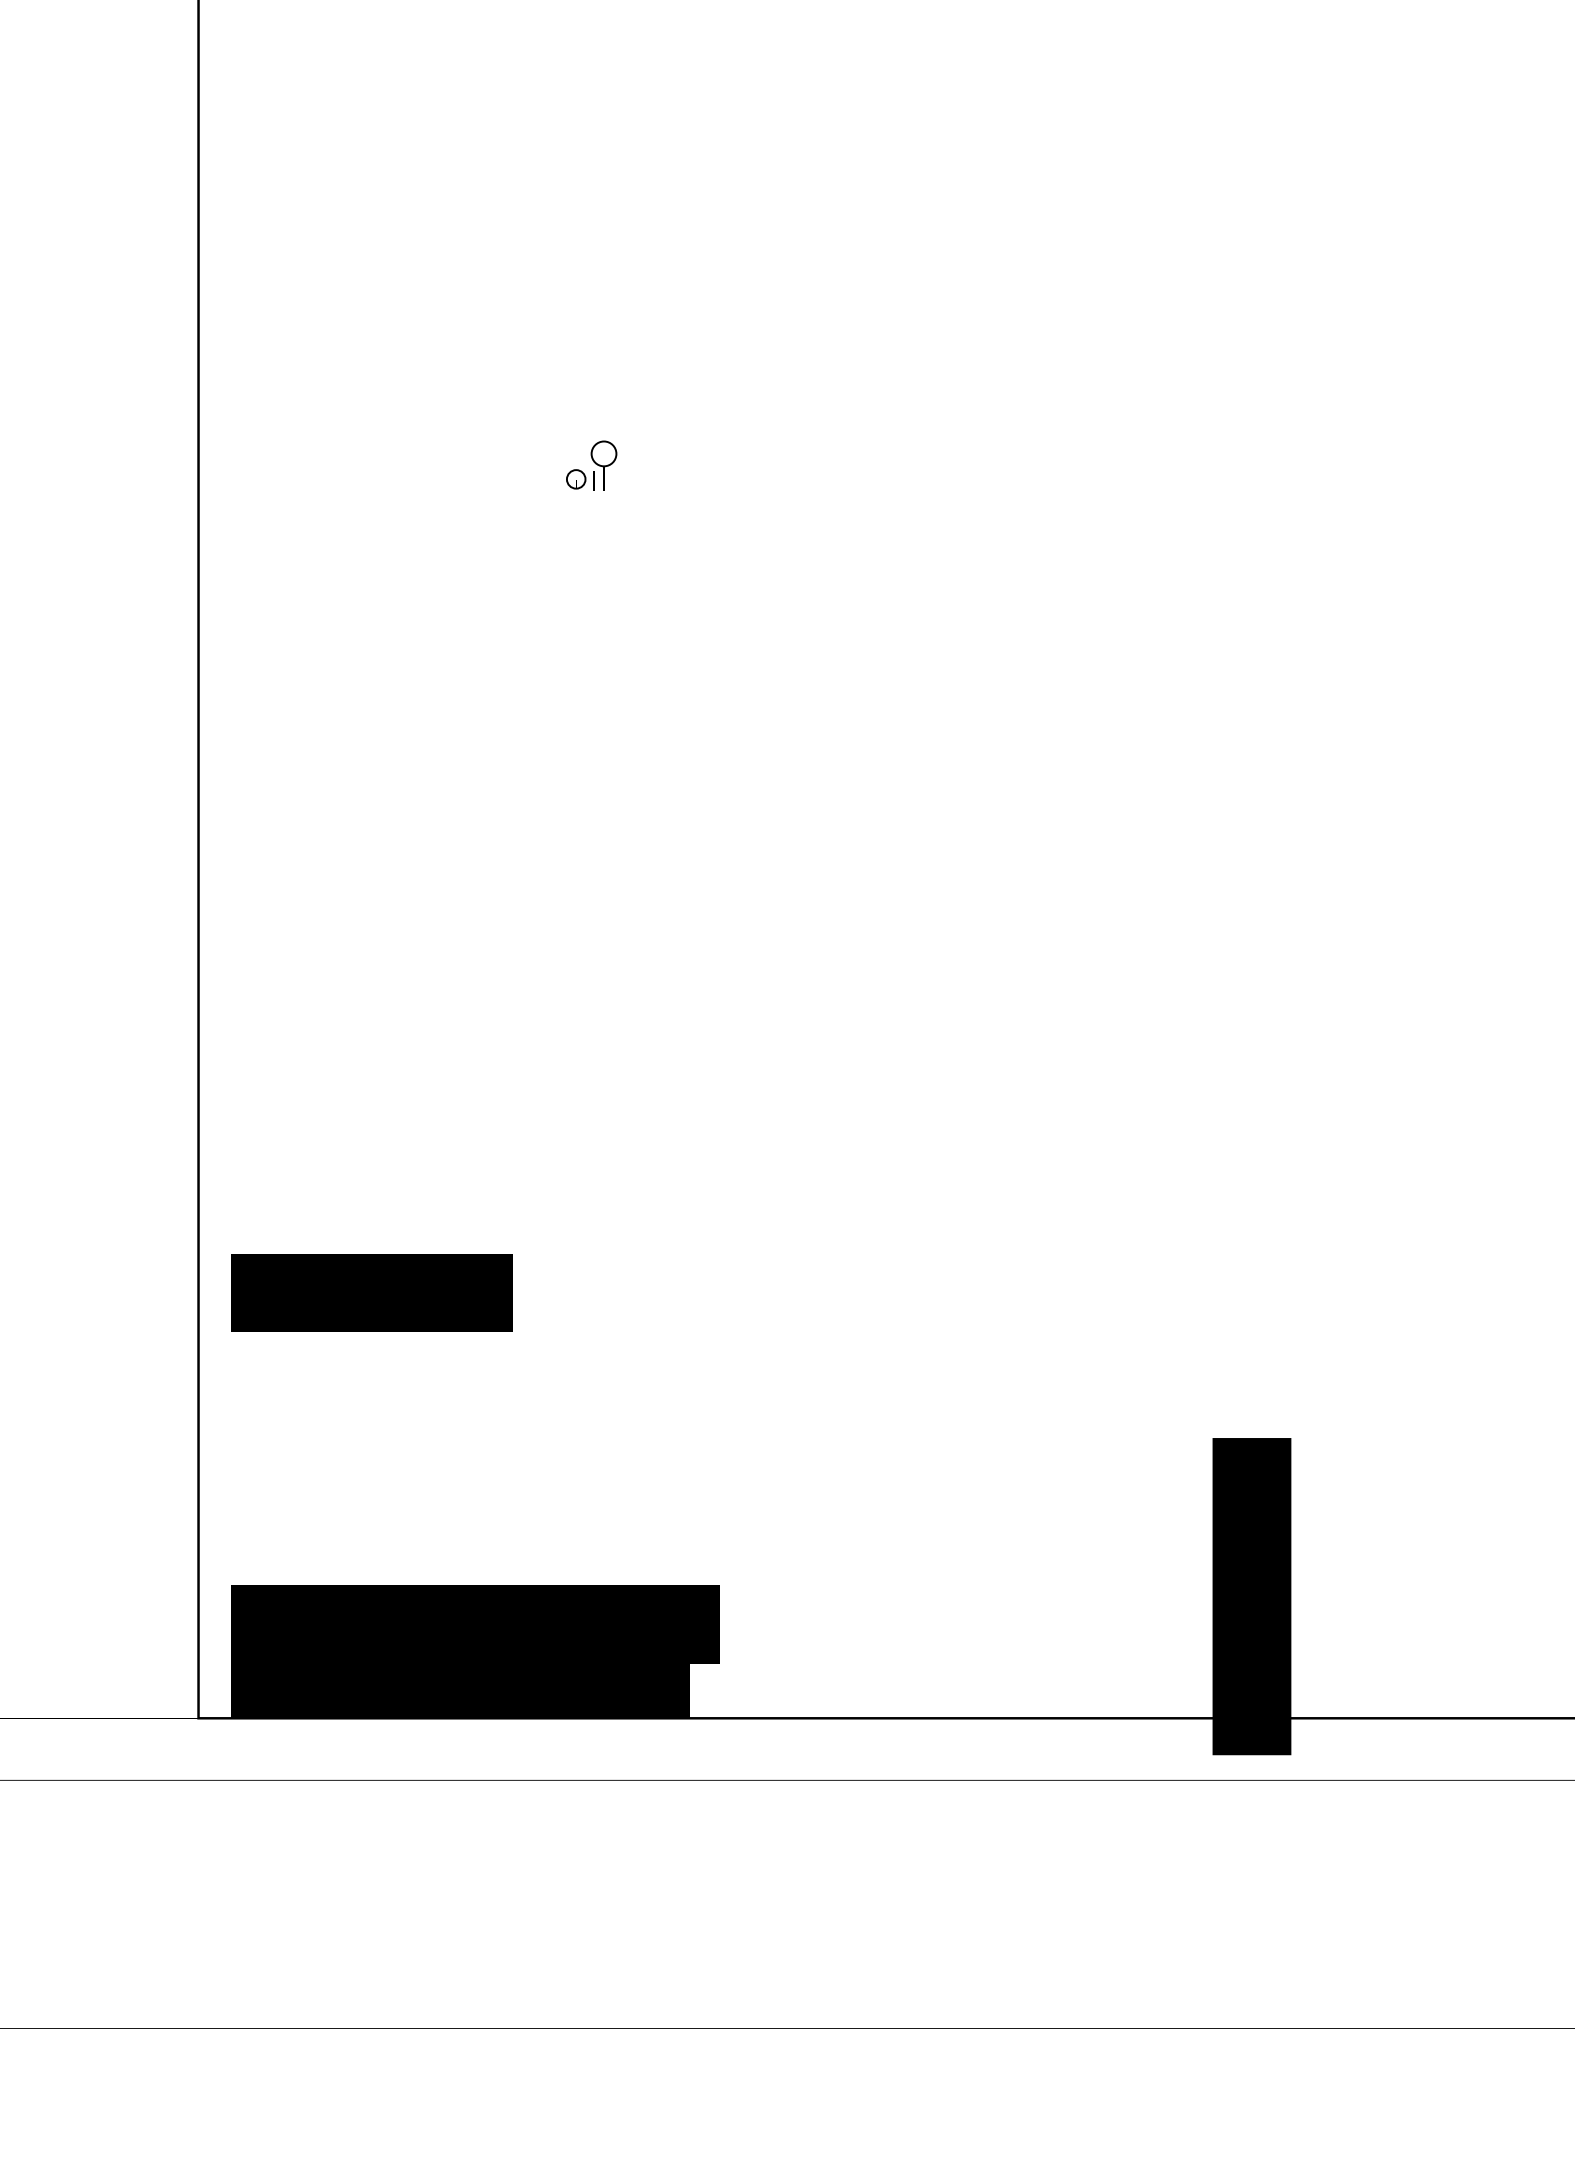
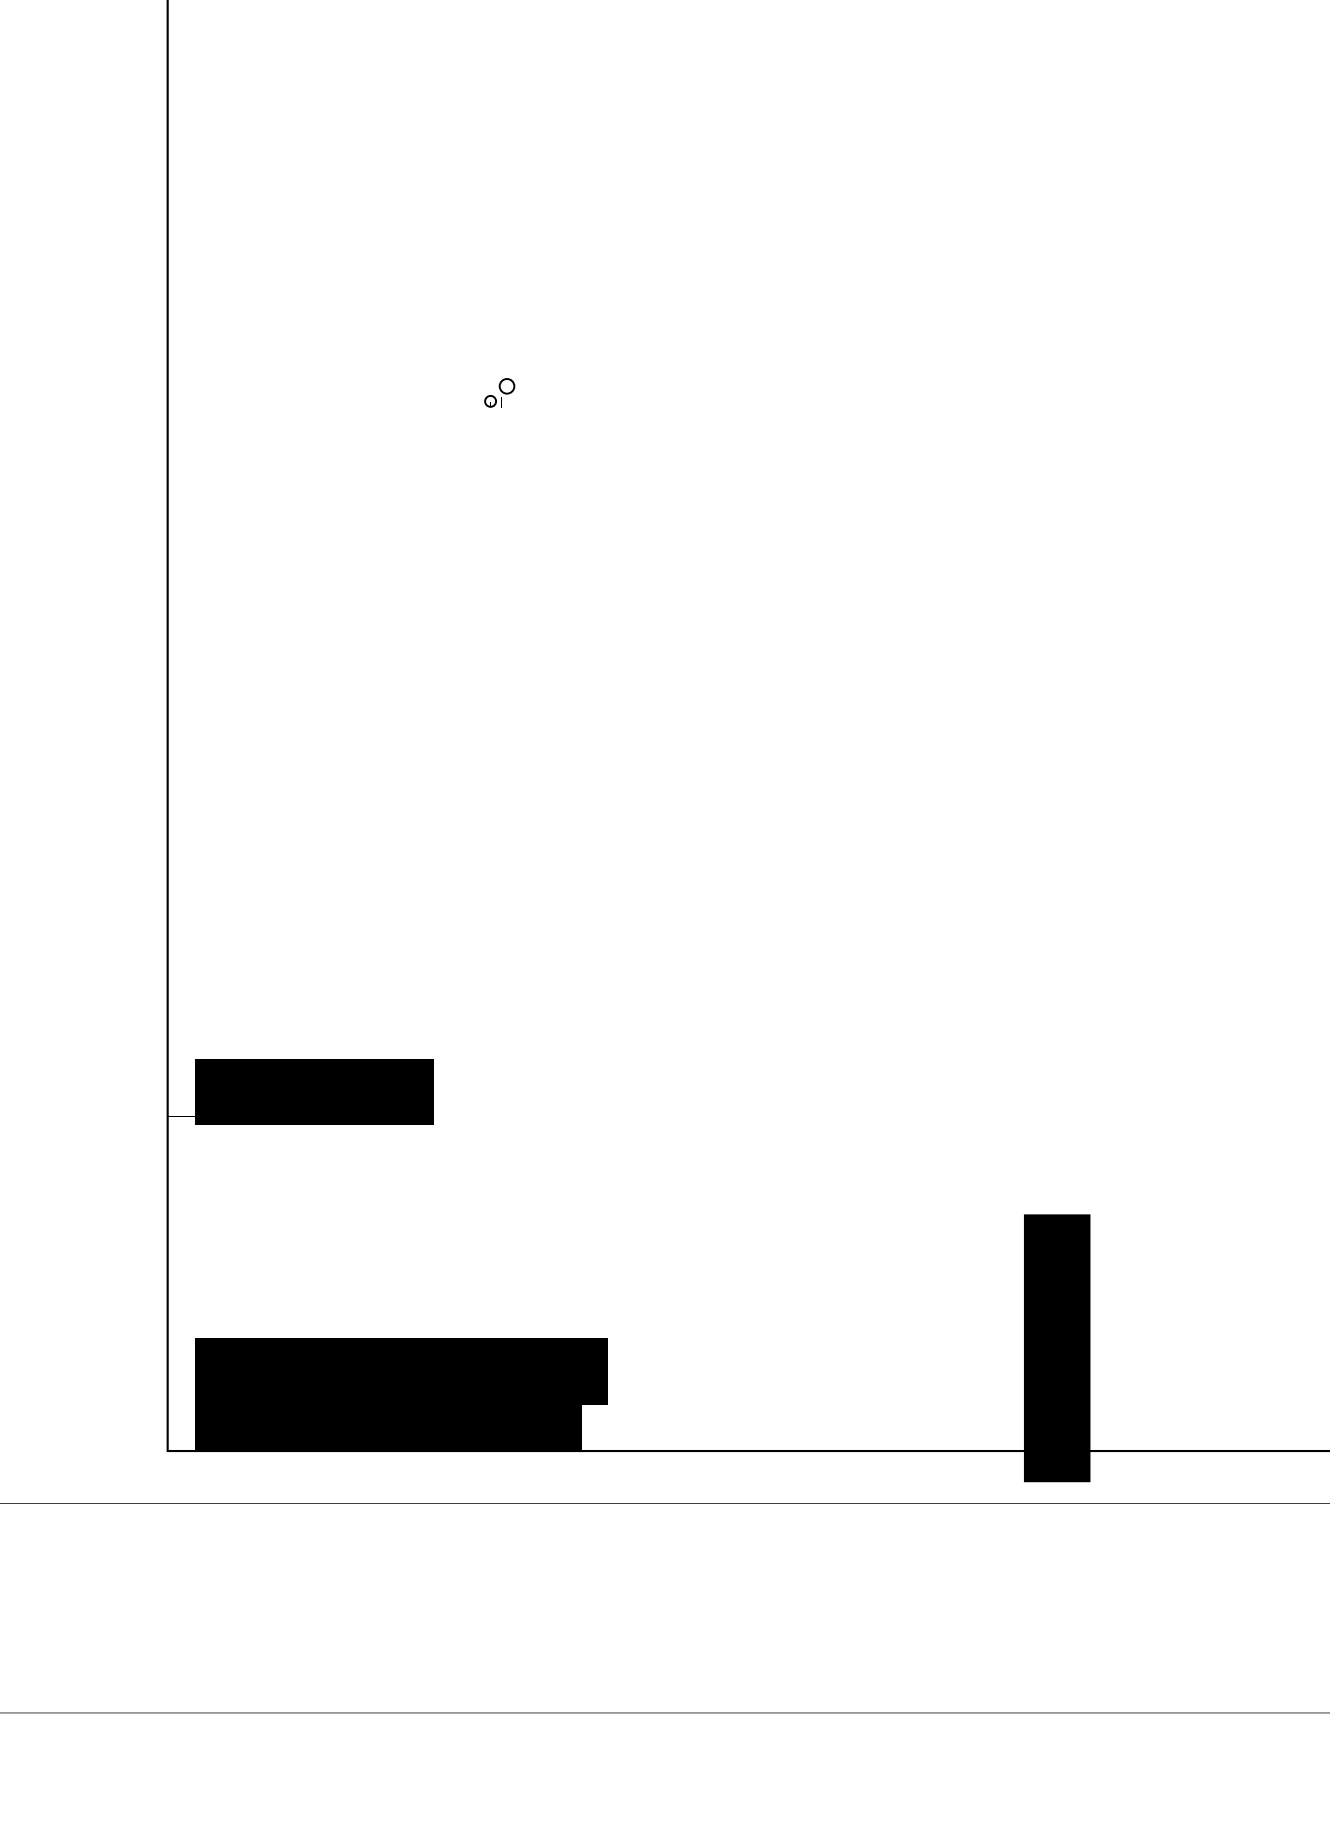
part: (591, 465) -> (499, 393), size x0.7

